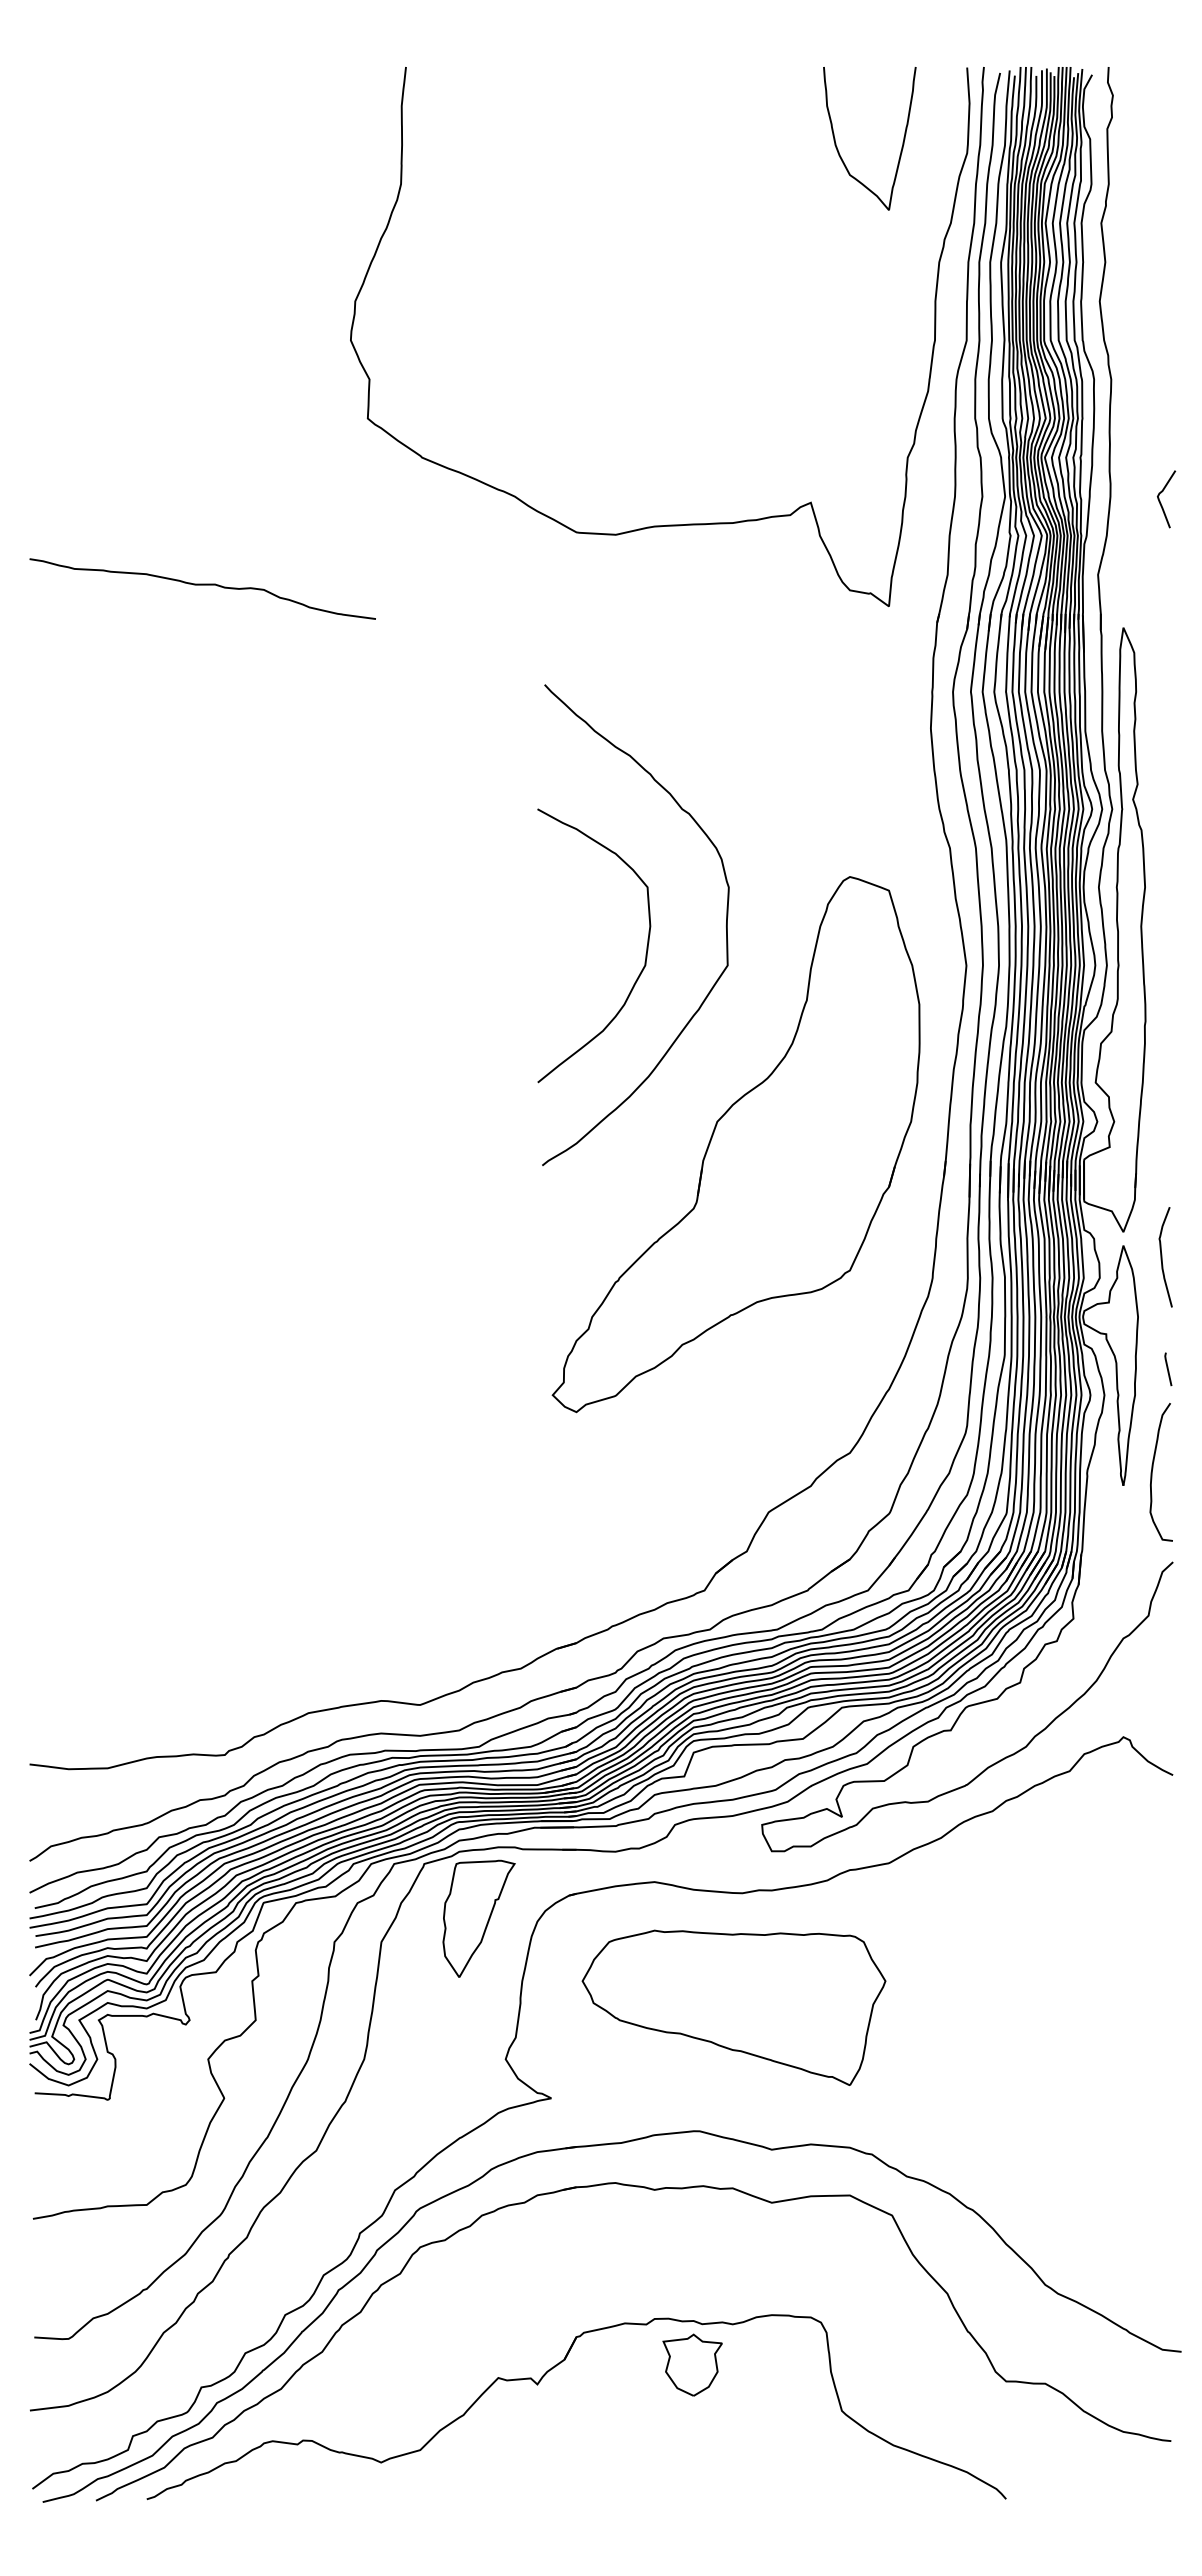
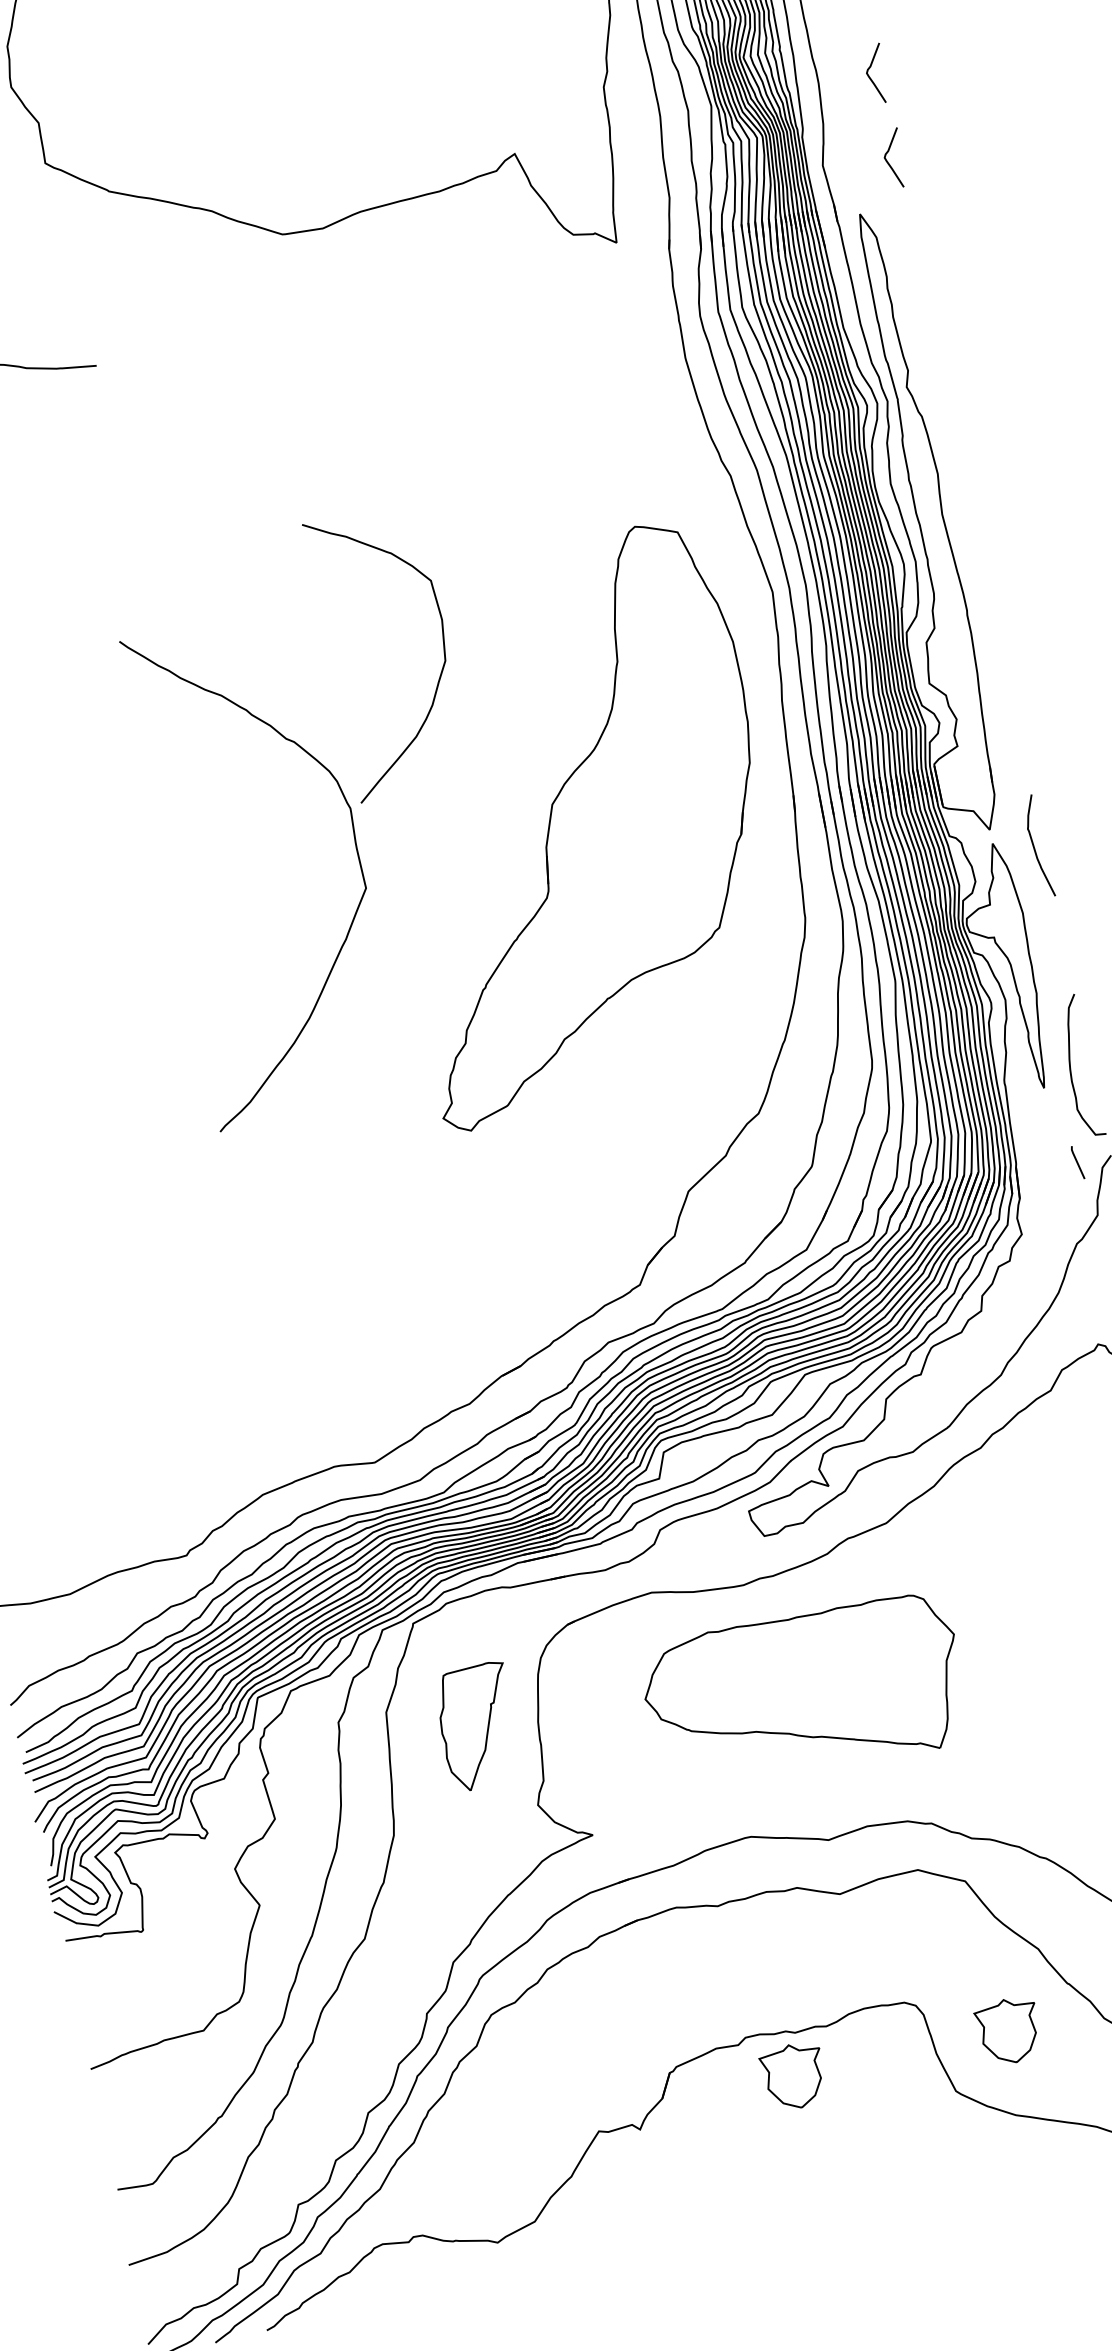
curve: (1160, 583) -> (888, 161), added
curve: (726, 924) -> (356, 846), moved
line: (1168, 1369) -> (1078, 1162), moved
part: (478, 1918) -> (477, 1726), moved
part: (733, 2007) -> (804, 1693), moved
part: (903, 2364) -> (1008, 2030), added

